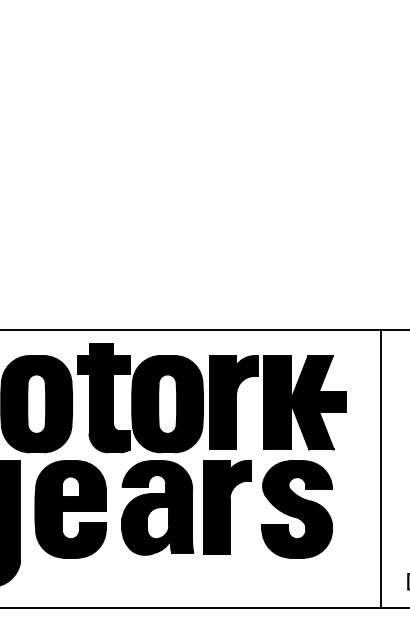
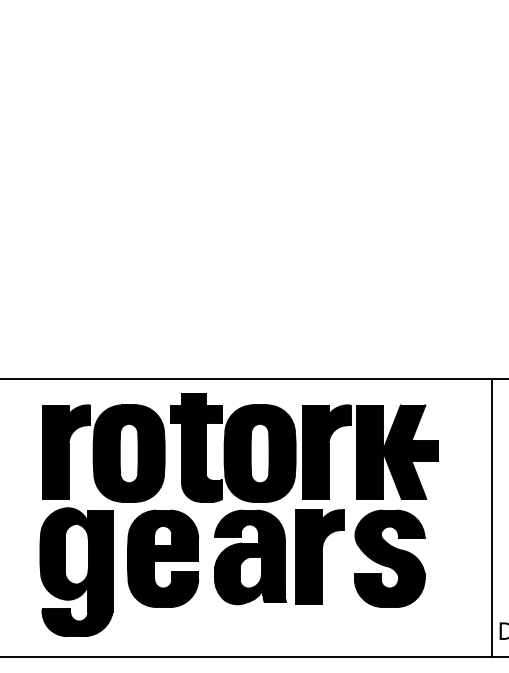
line: (381, 469) -> (491, 518), moved

